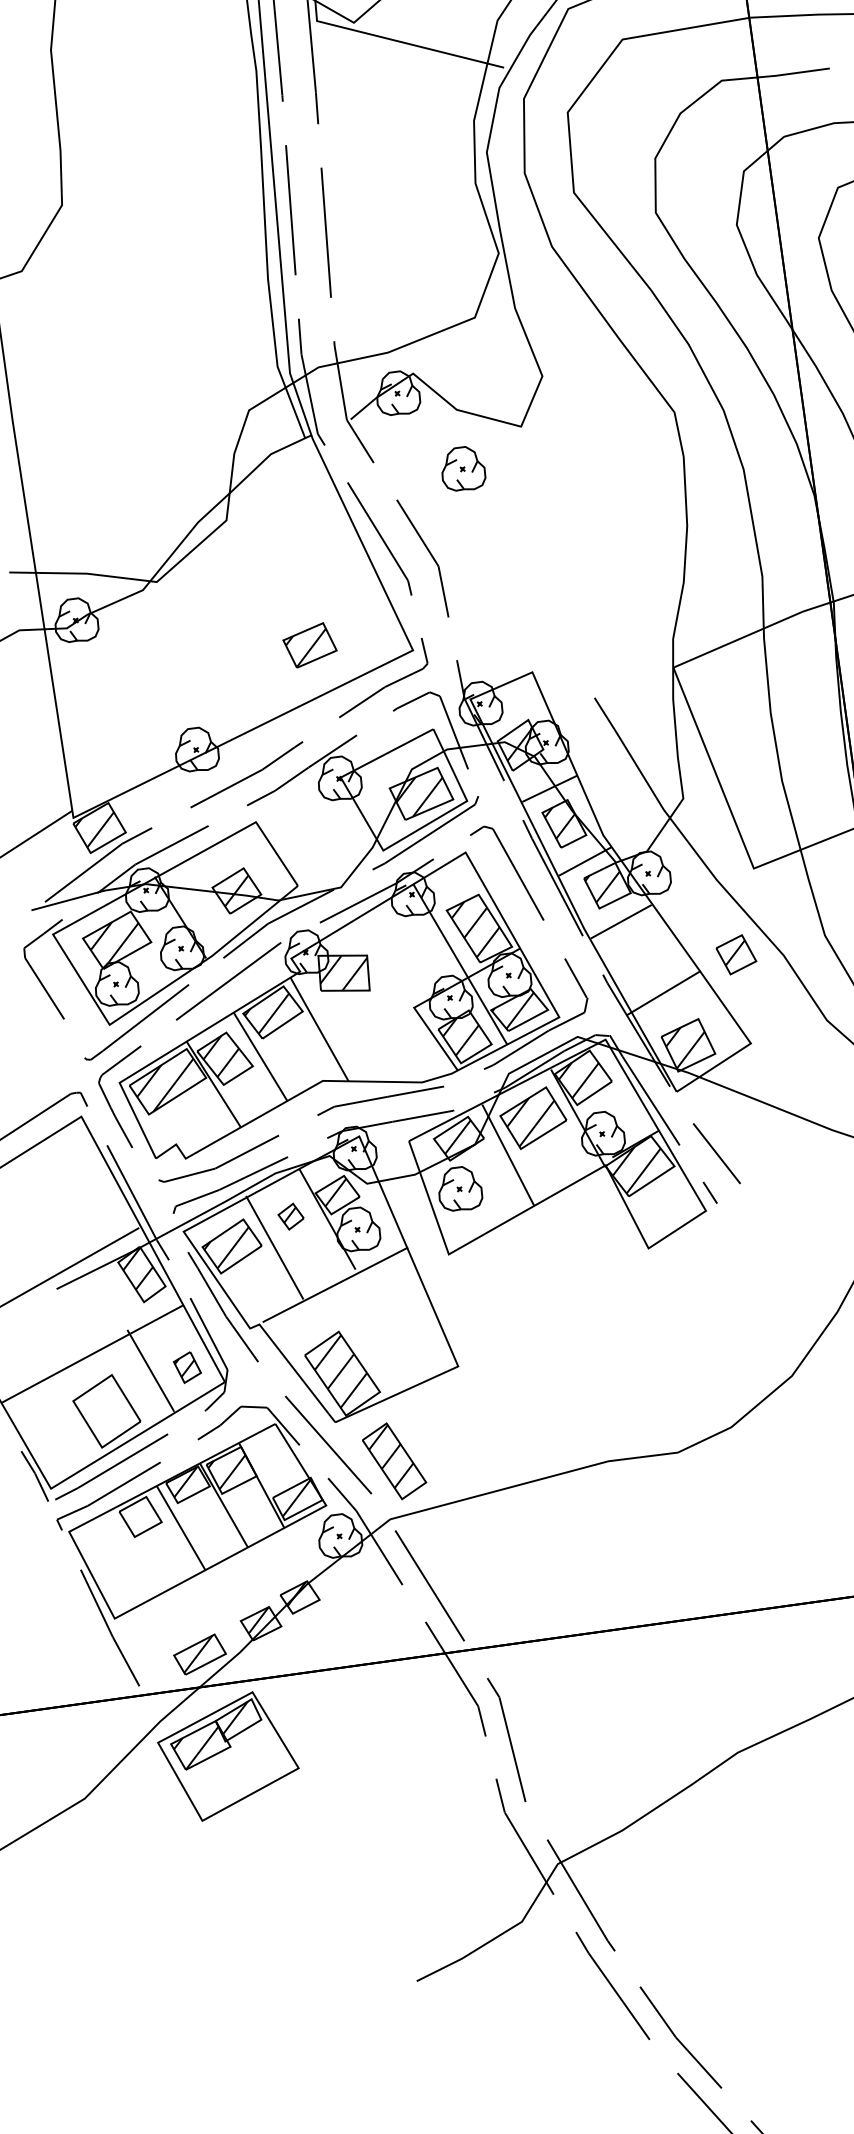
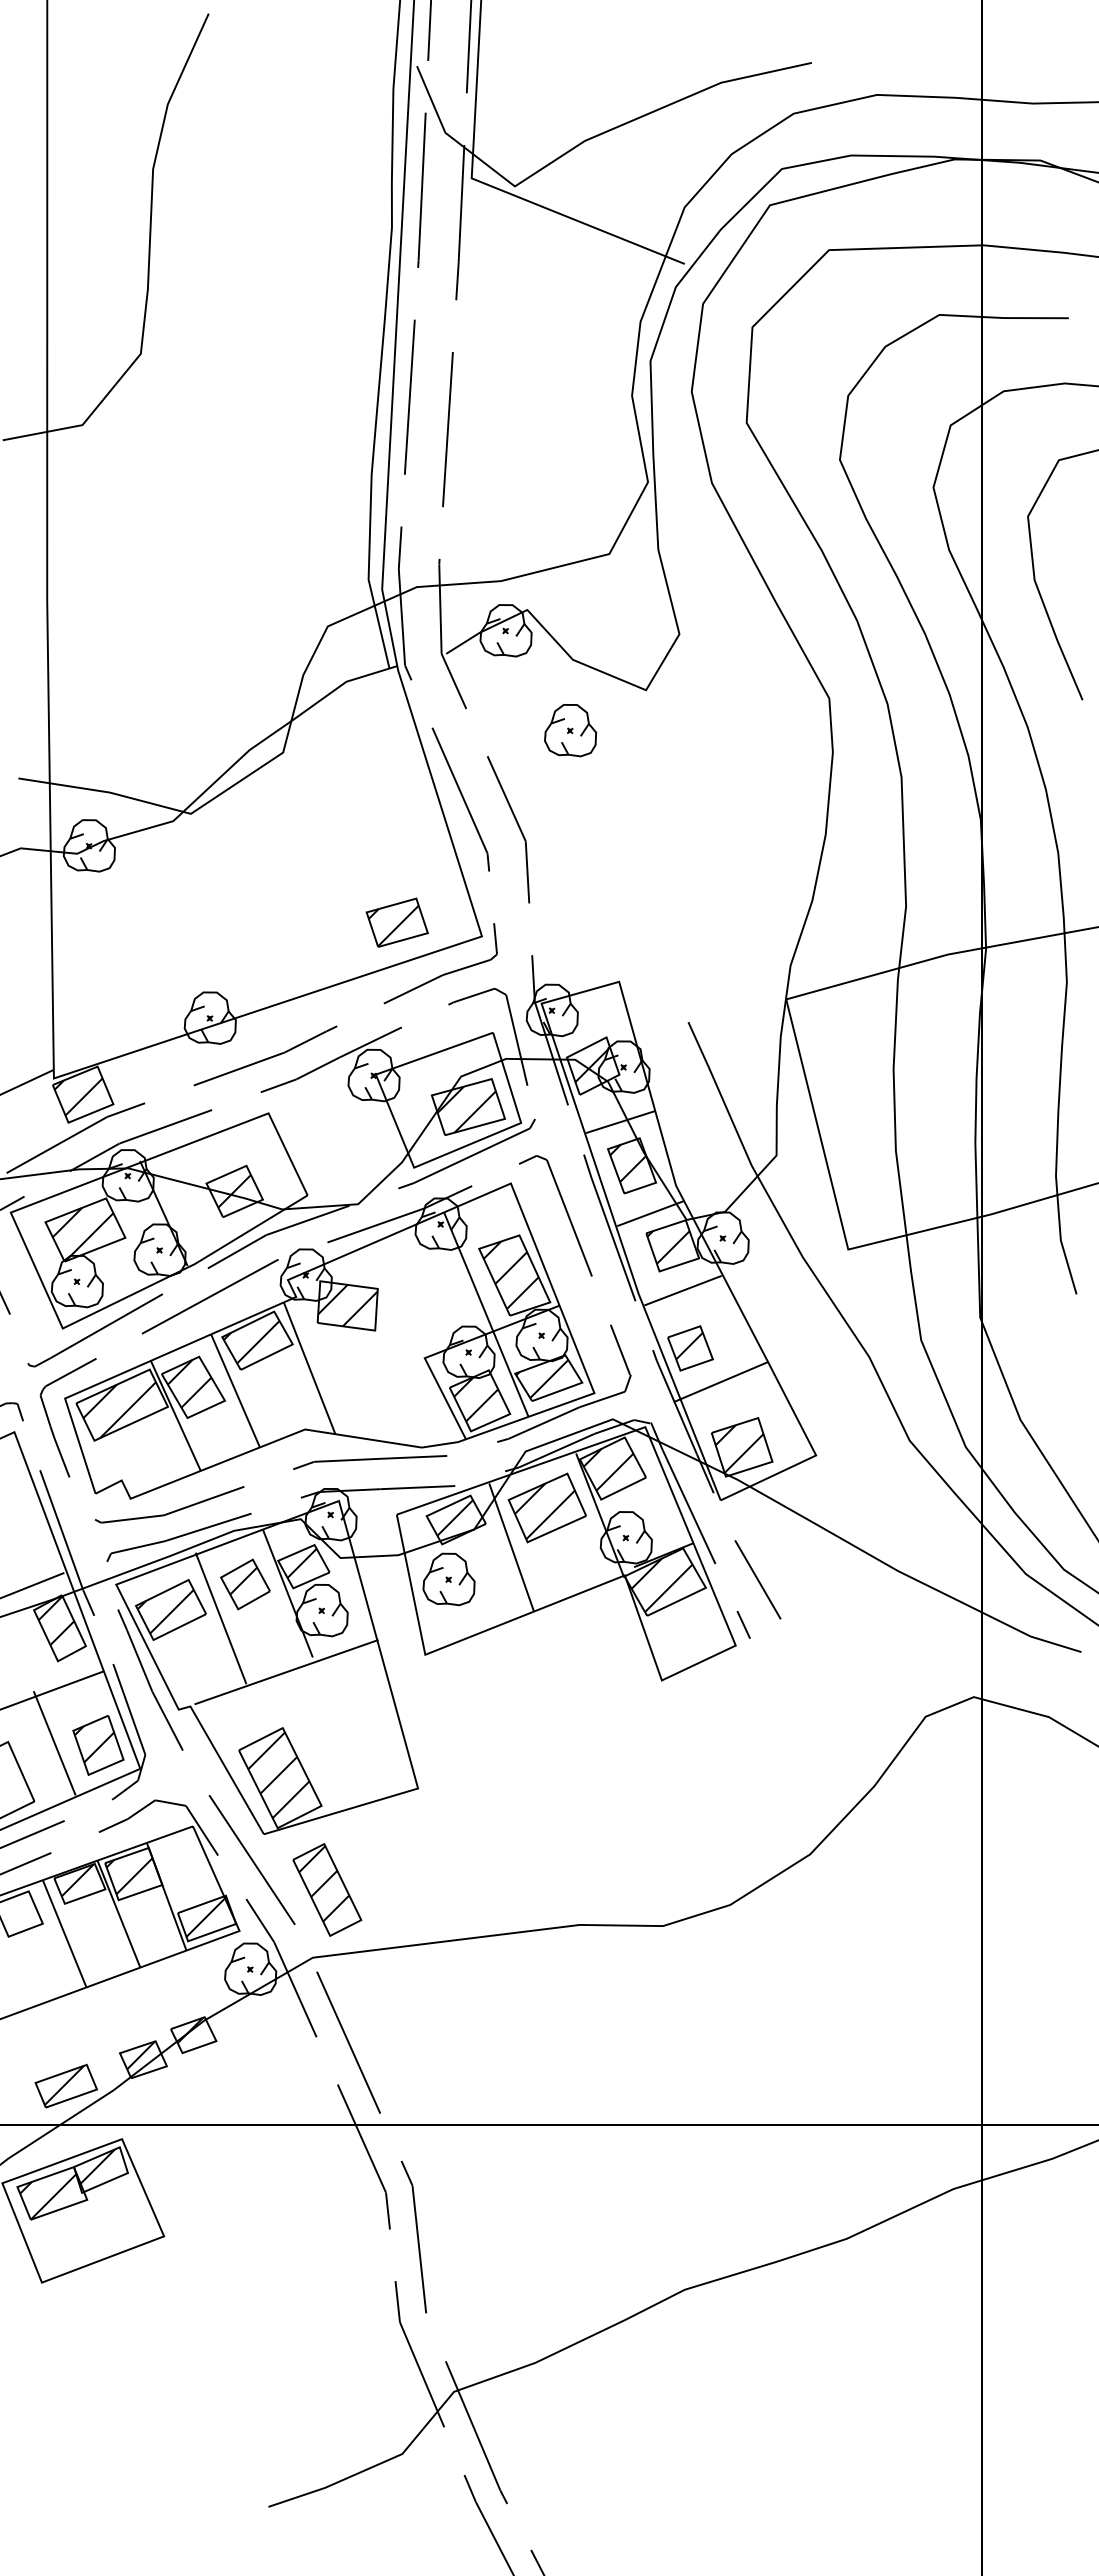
part: (309, 645) -> (396, 922), moved
part: (736, 954) -> (690, 1348), moved
part: (291, 1216) -> (245, 1584), size x1.67
part: (187, 1367) -> (98, 1745), size x1.67

